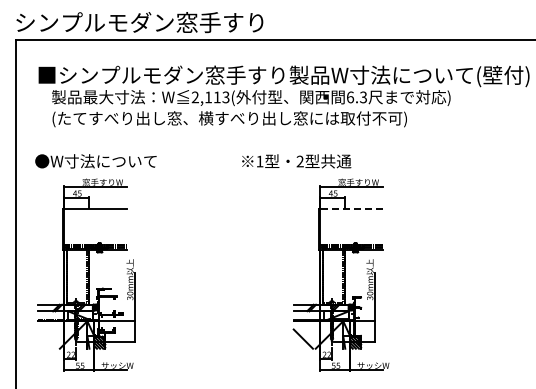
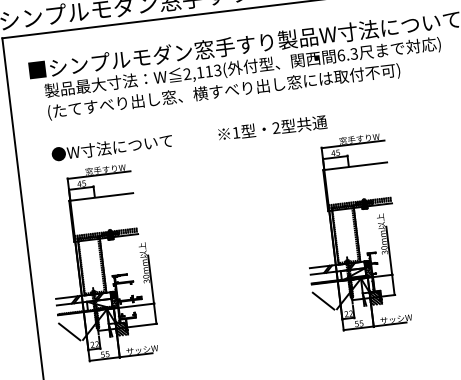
text: (95, 161) -> (111, 147), moved
text: (296, 161) -> (272, 128), moved
line: (351, 209) -> (355, 166), dashed -> solid
line: (47, 338) -> (69, 331), added

